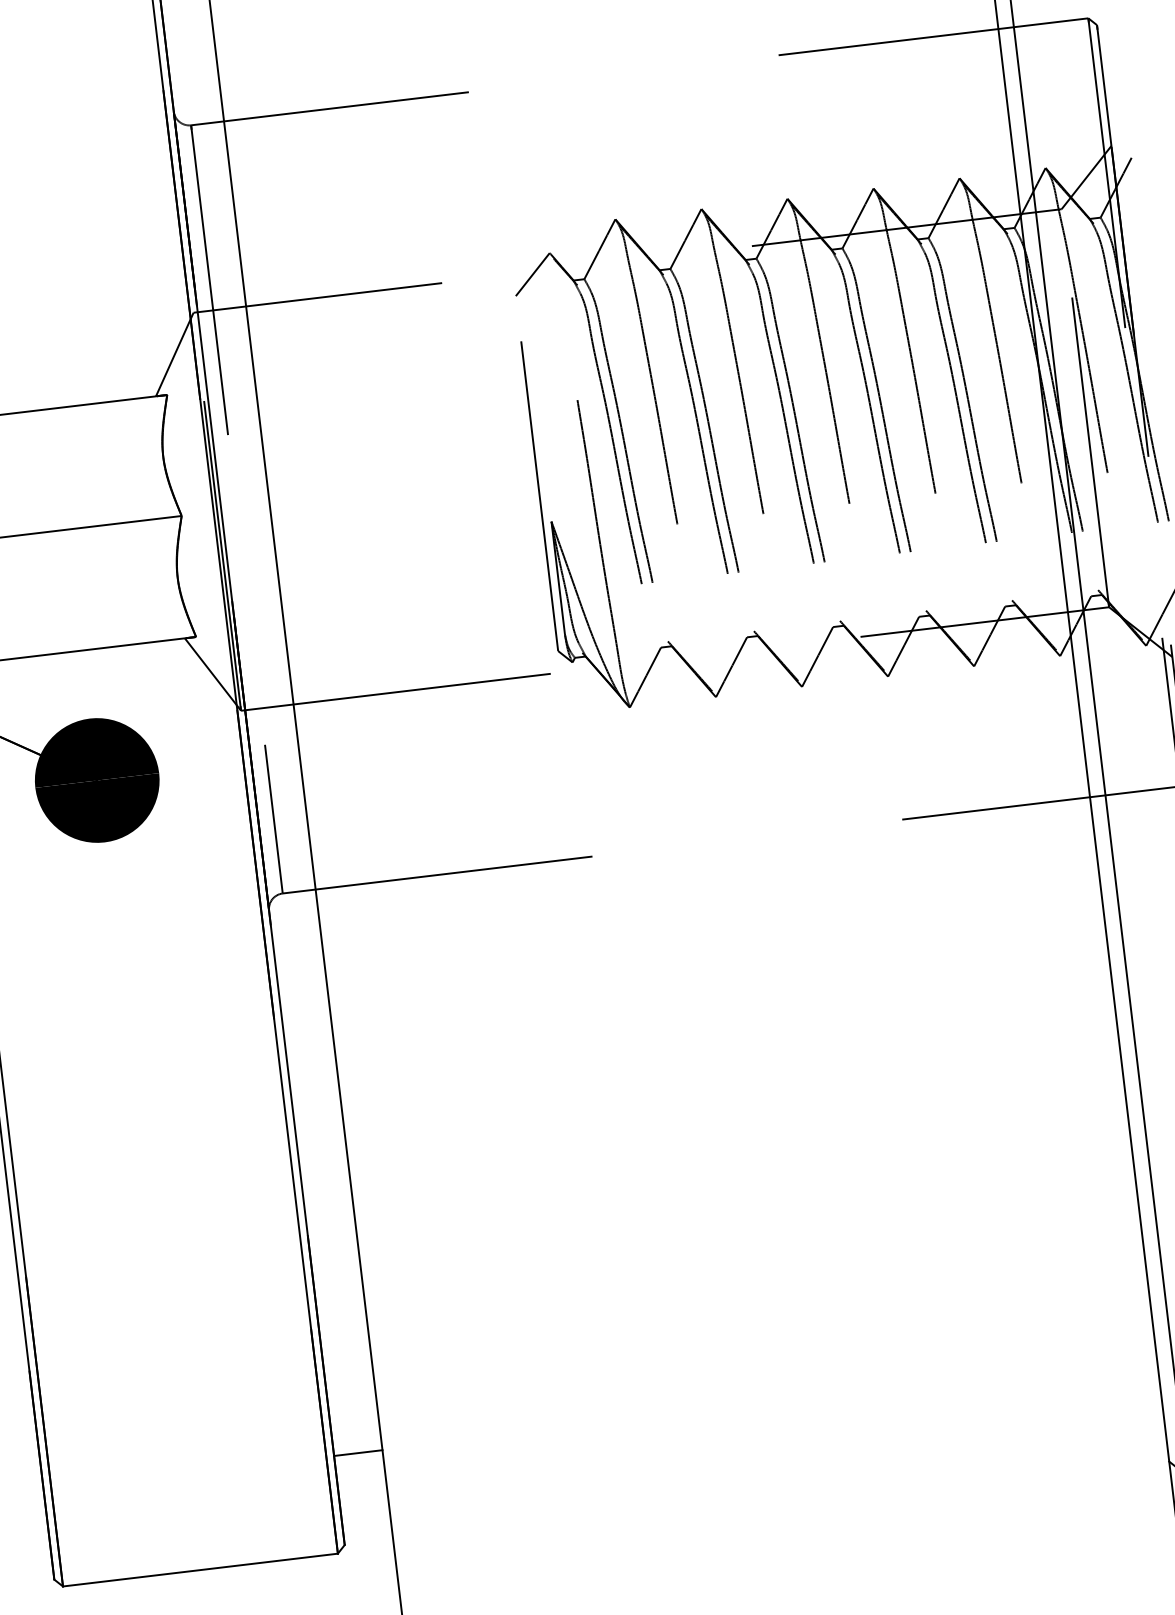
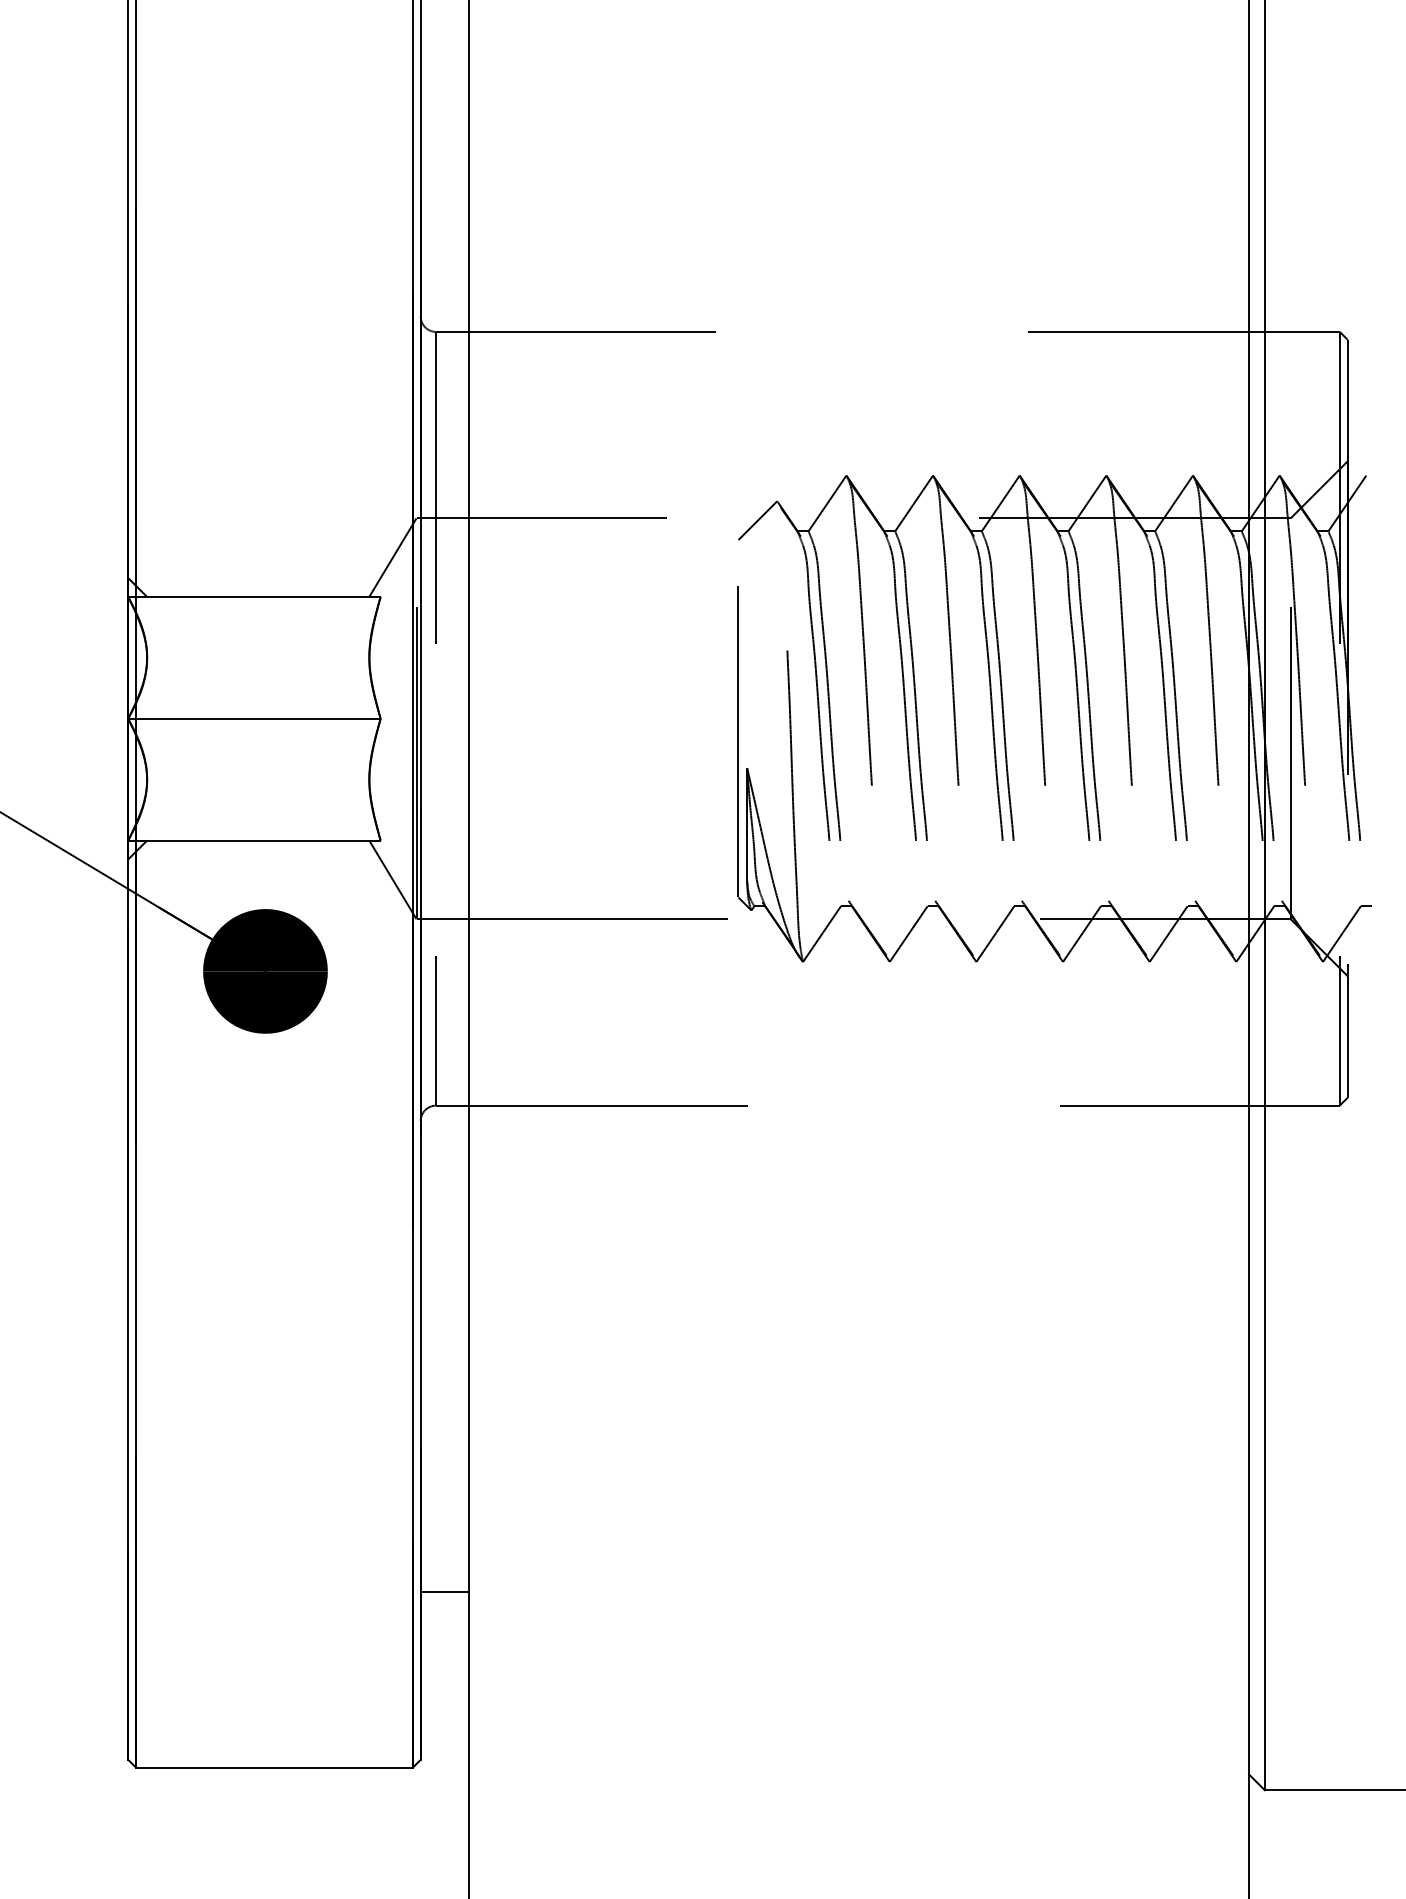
line: (357, 1453) -> (444, 1592), moved

